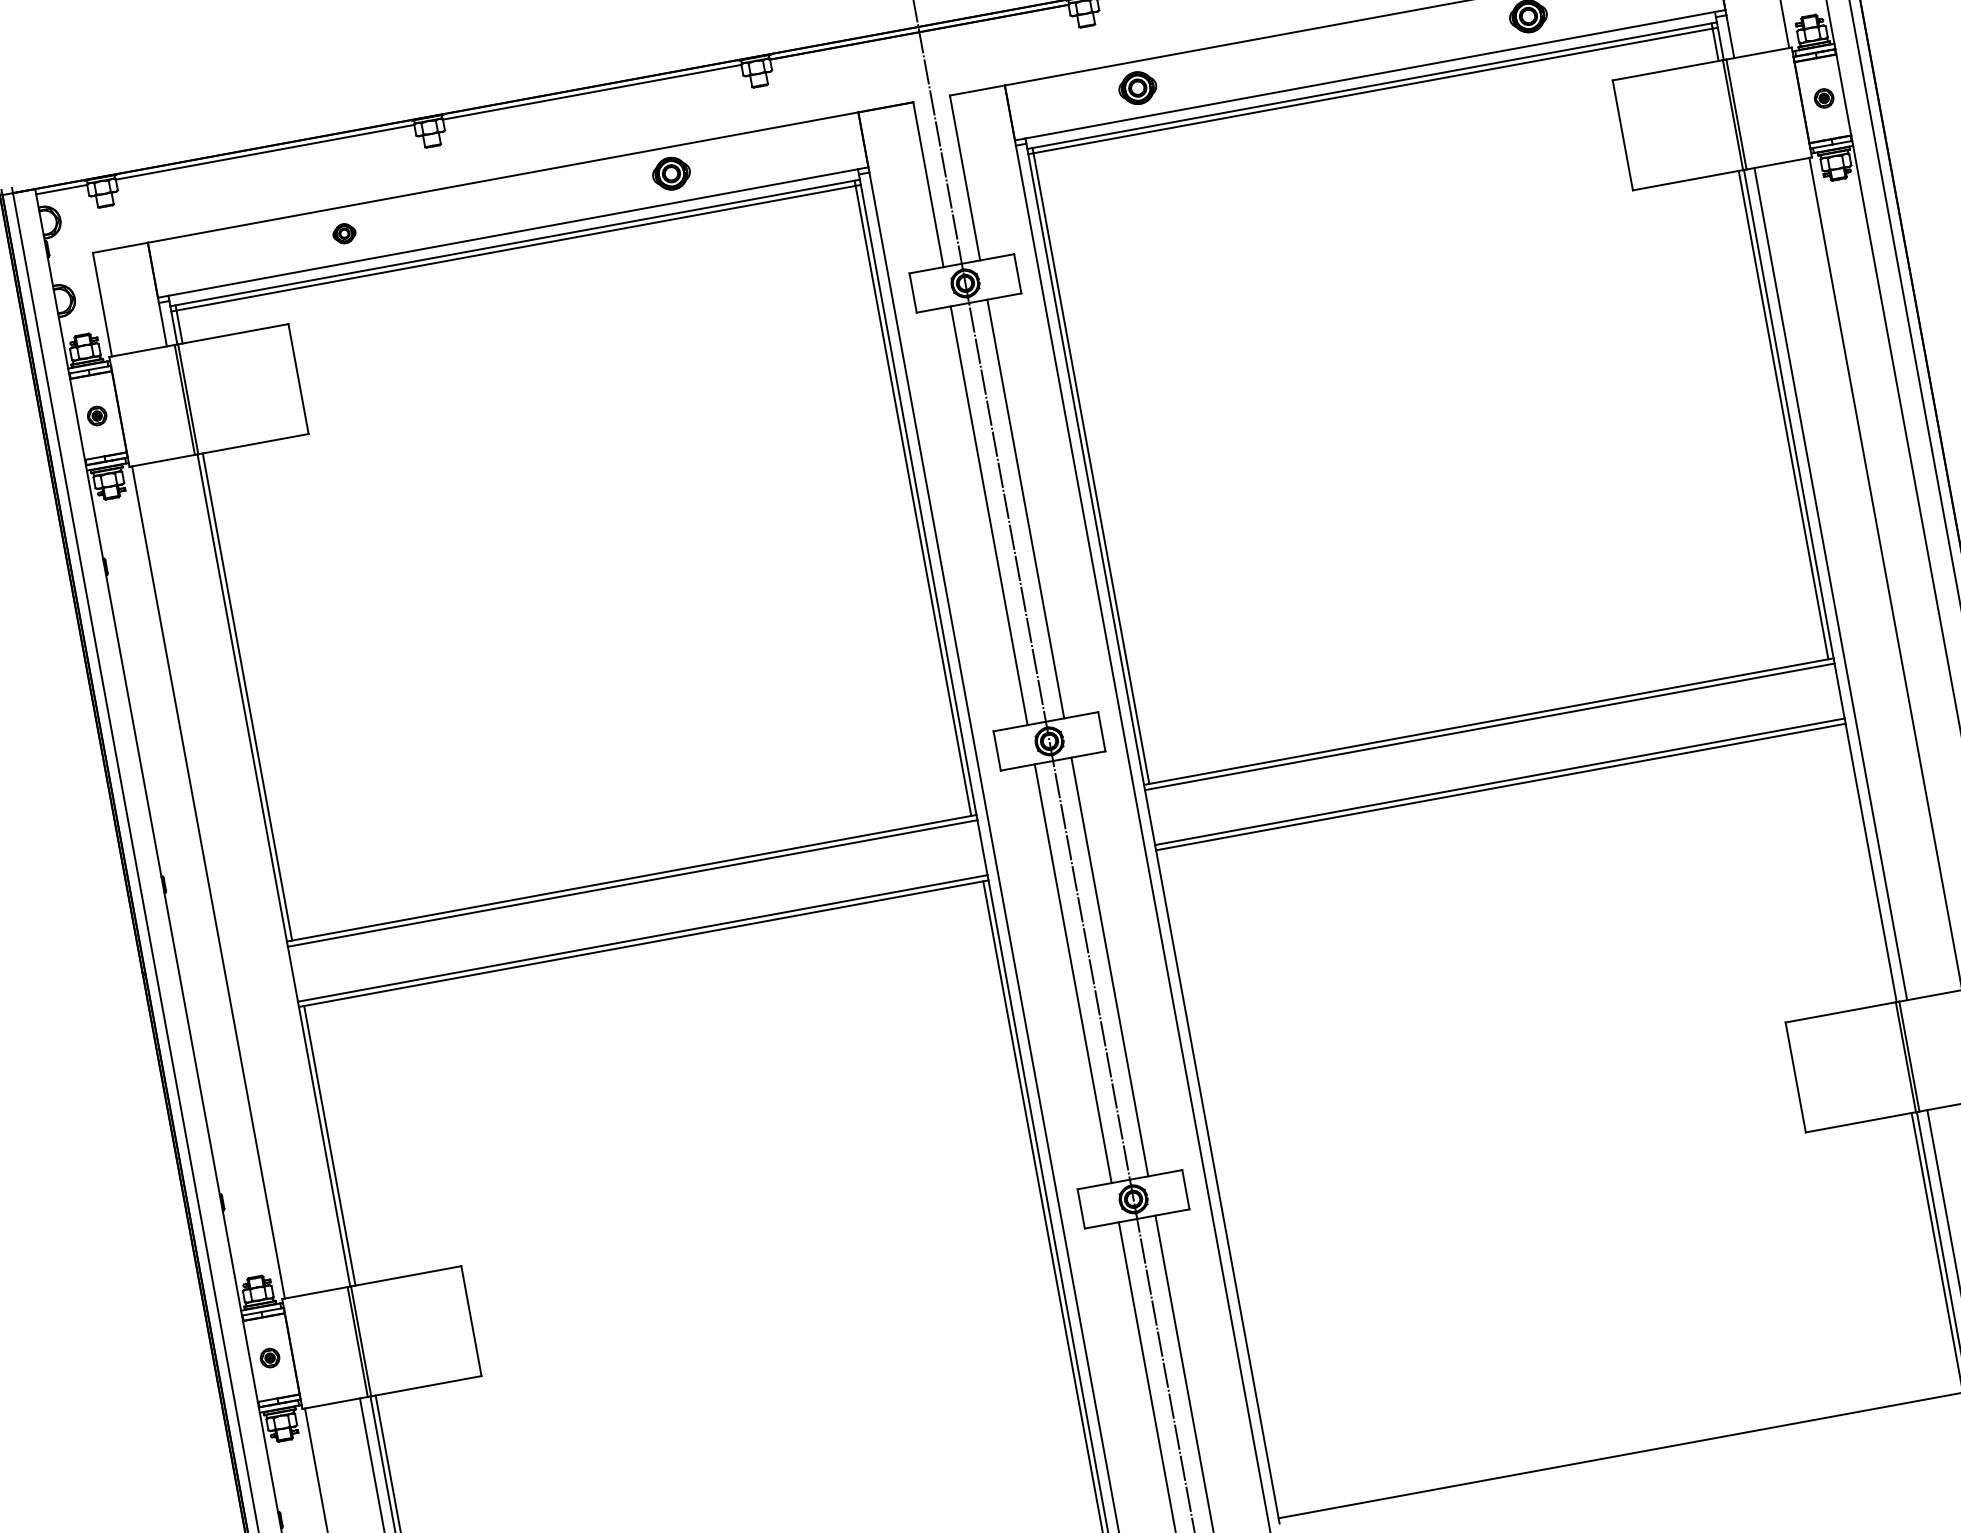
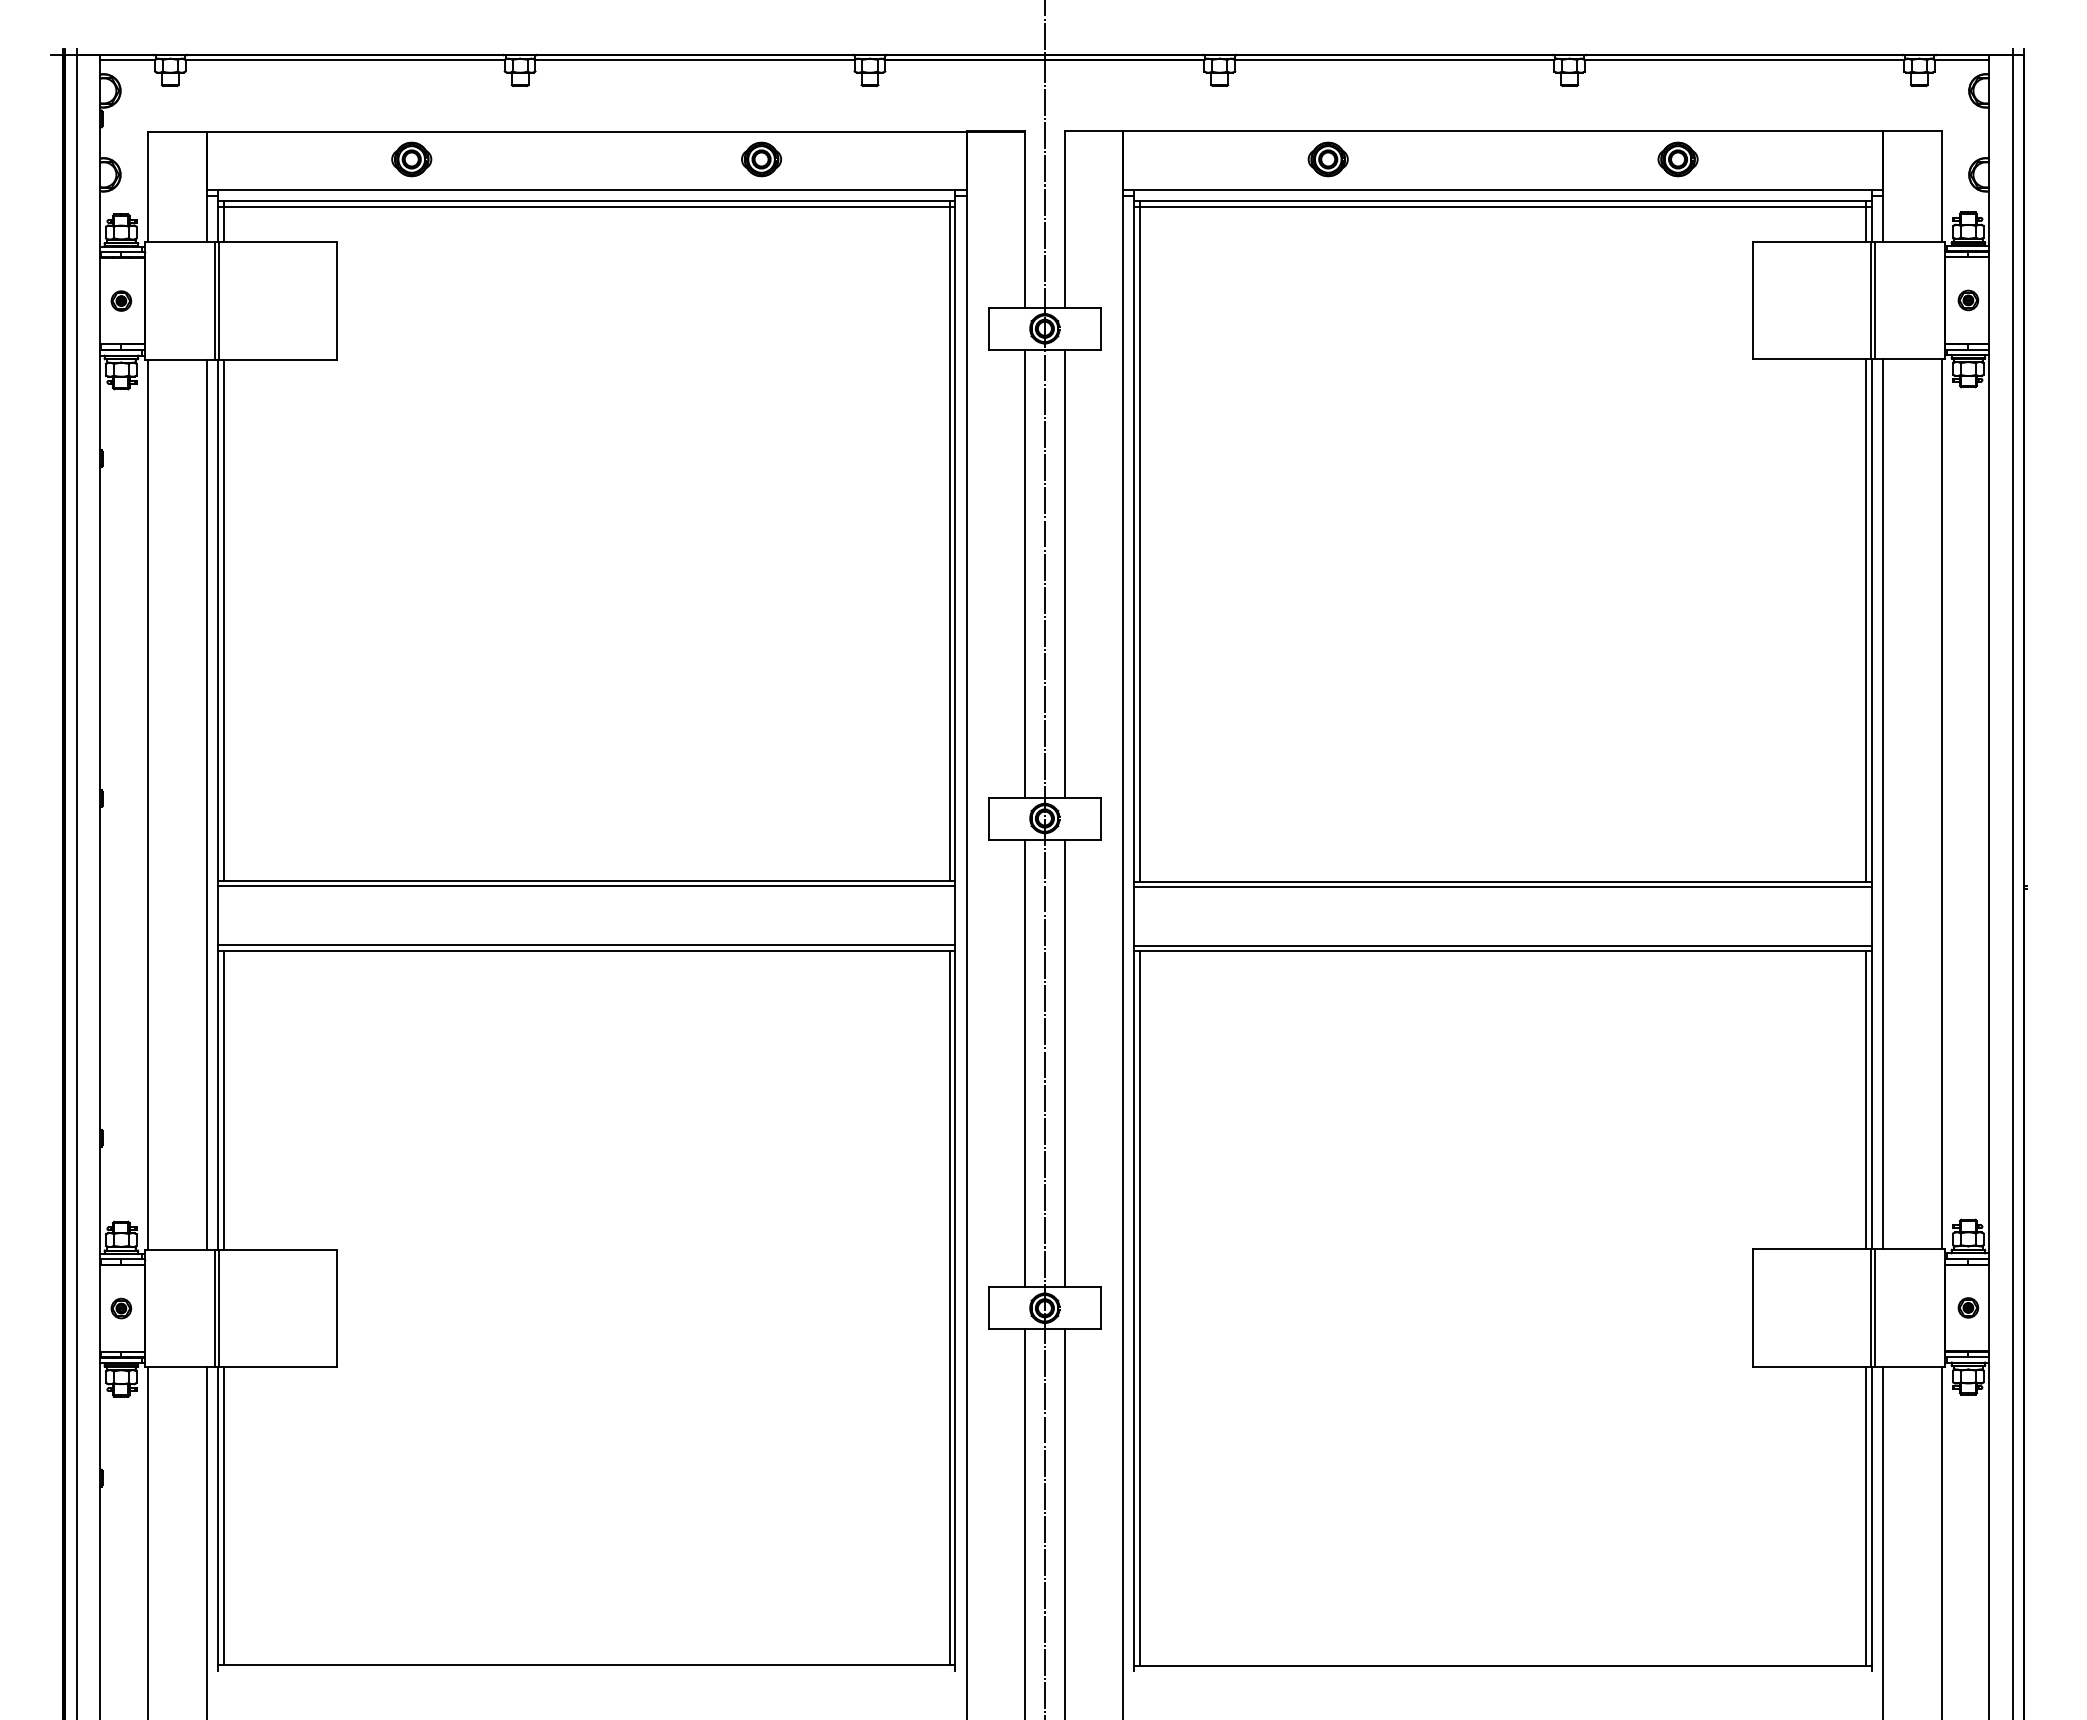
part: (1137, 88) -> (1327, 159), moved
part: (344, 233) -> (411, 159), size x1.67
line: (1866, 864) -> (1866, 1100), added
line: (263, 872) -> (206, 804), added
line: (1223, 1183) -> (1140, 1308), added

